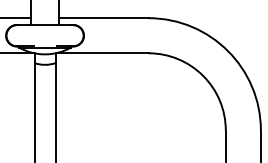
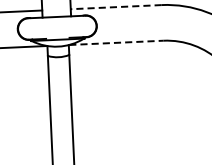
line: (103, 18) -> (115, 7), solid -> dashed
line: (102, 53) -> (116, 43), solid -> dashed

